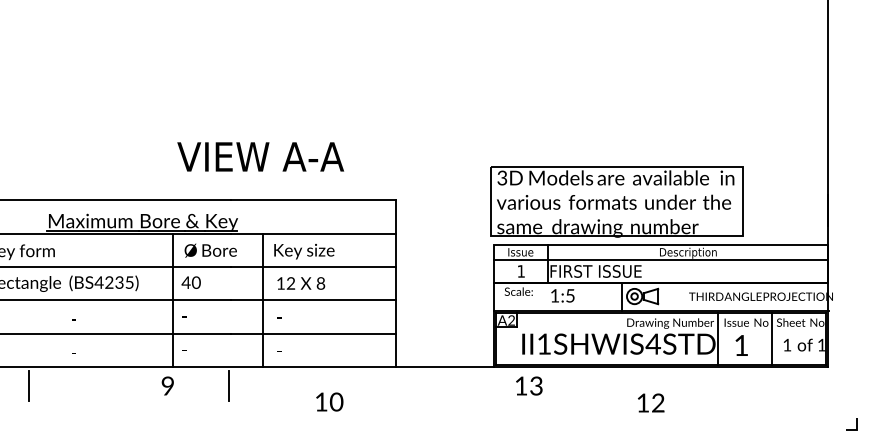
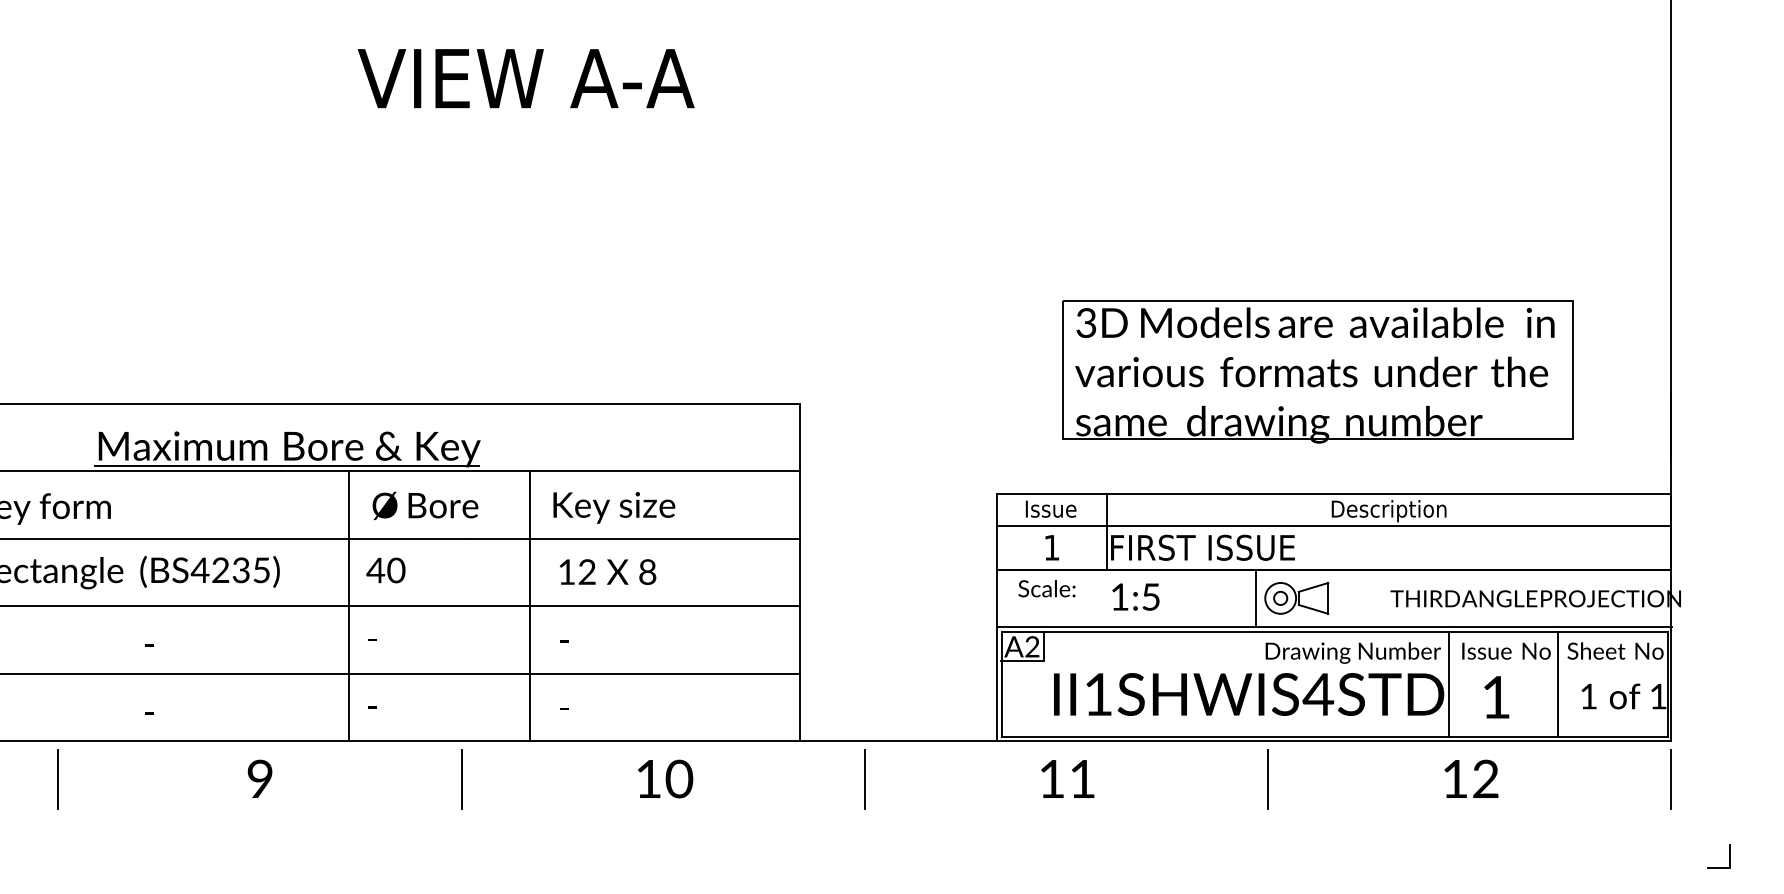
text: (260, 156) -> (525, 77), moved
part: (616, 201) -> (1316, 370), moved
text: (167, 385) -> (259, 777), moved
line: (428, 385) -> (864, 777), added
text: (536, 385) -> (1082, 777), 13 -> 11
line: (628, 385) -> (1268, 777), added
line: (828, 385) -> (1671, 777), added
text: (329, 401) -> (664, 777), moved
text: (651, 402) -> (1472, 777), moved

